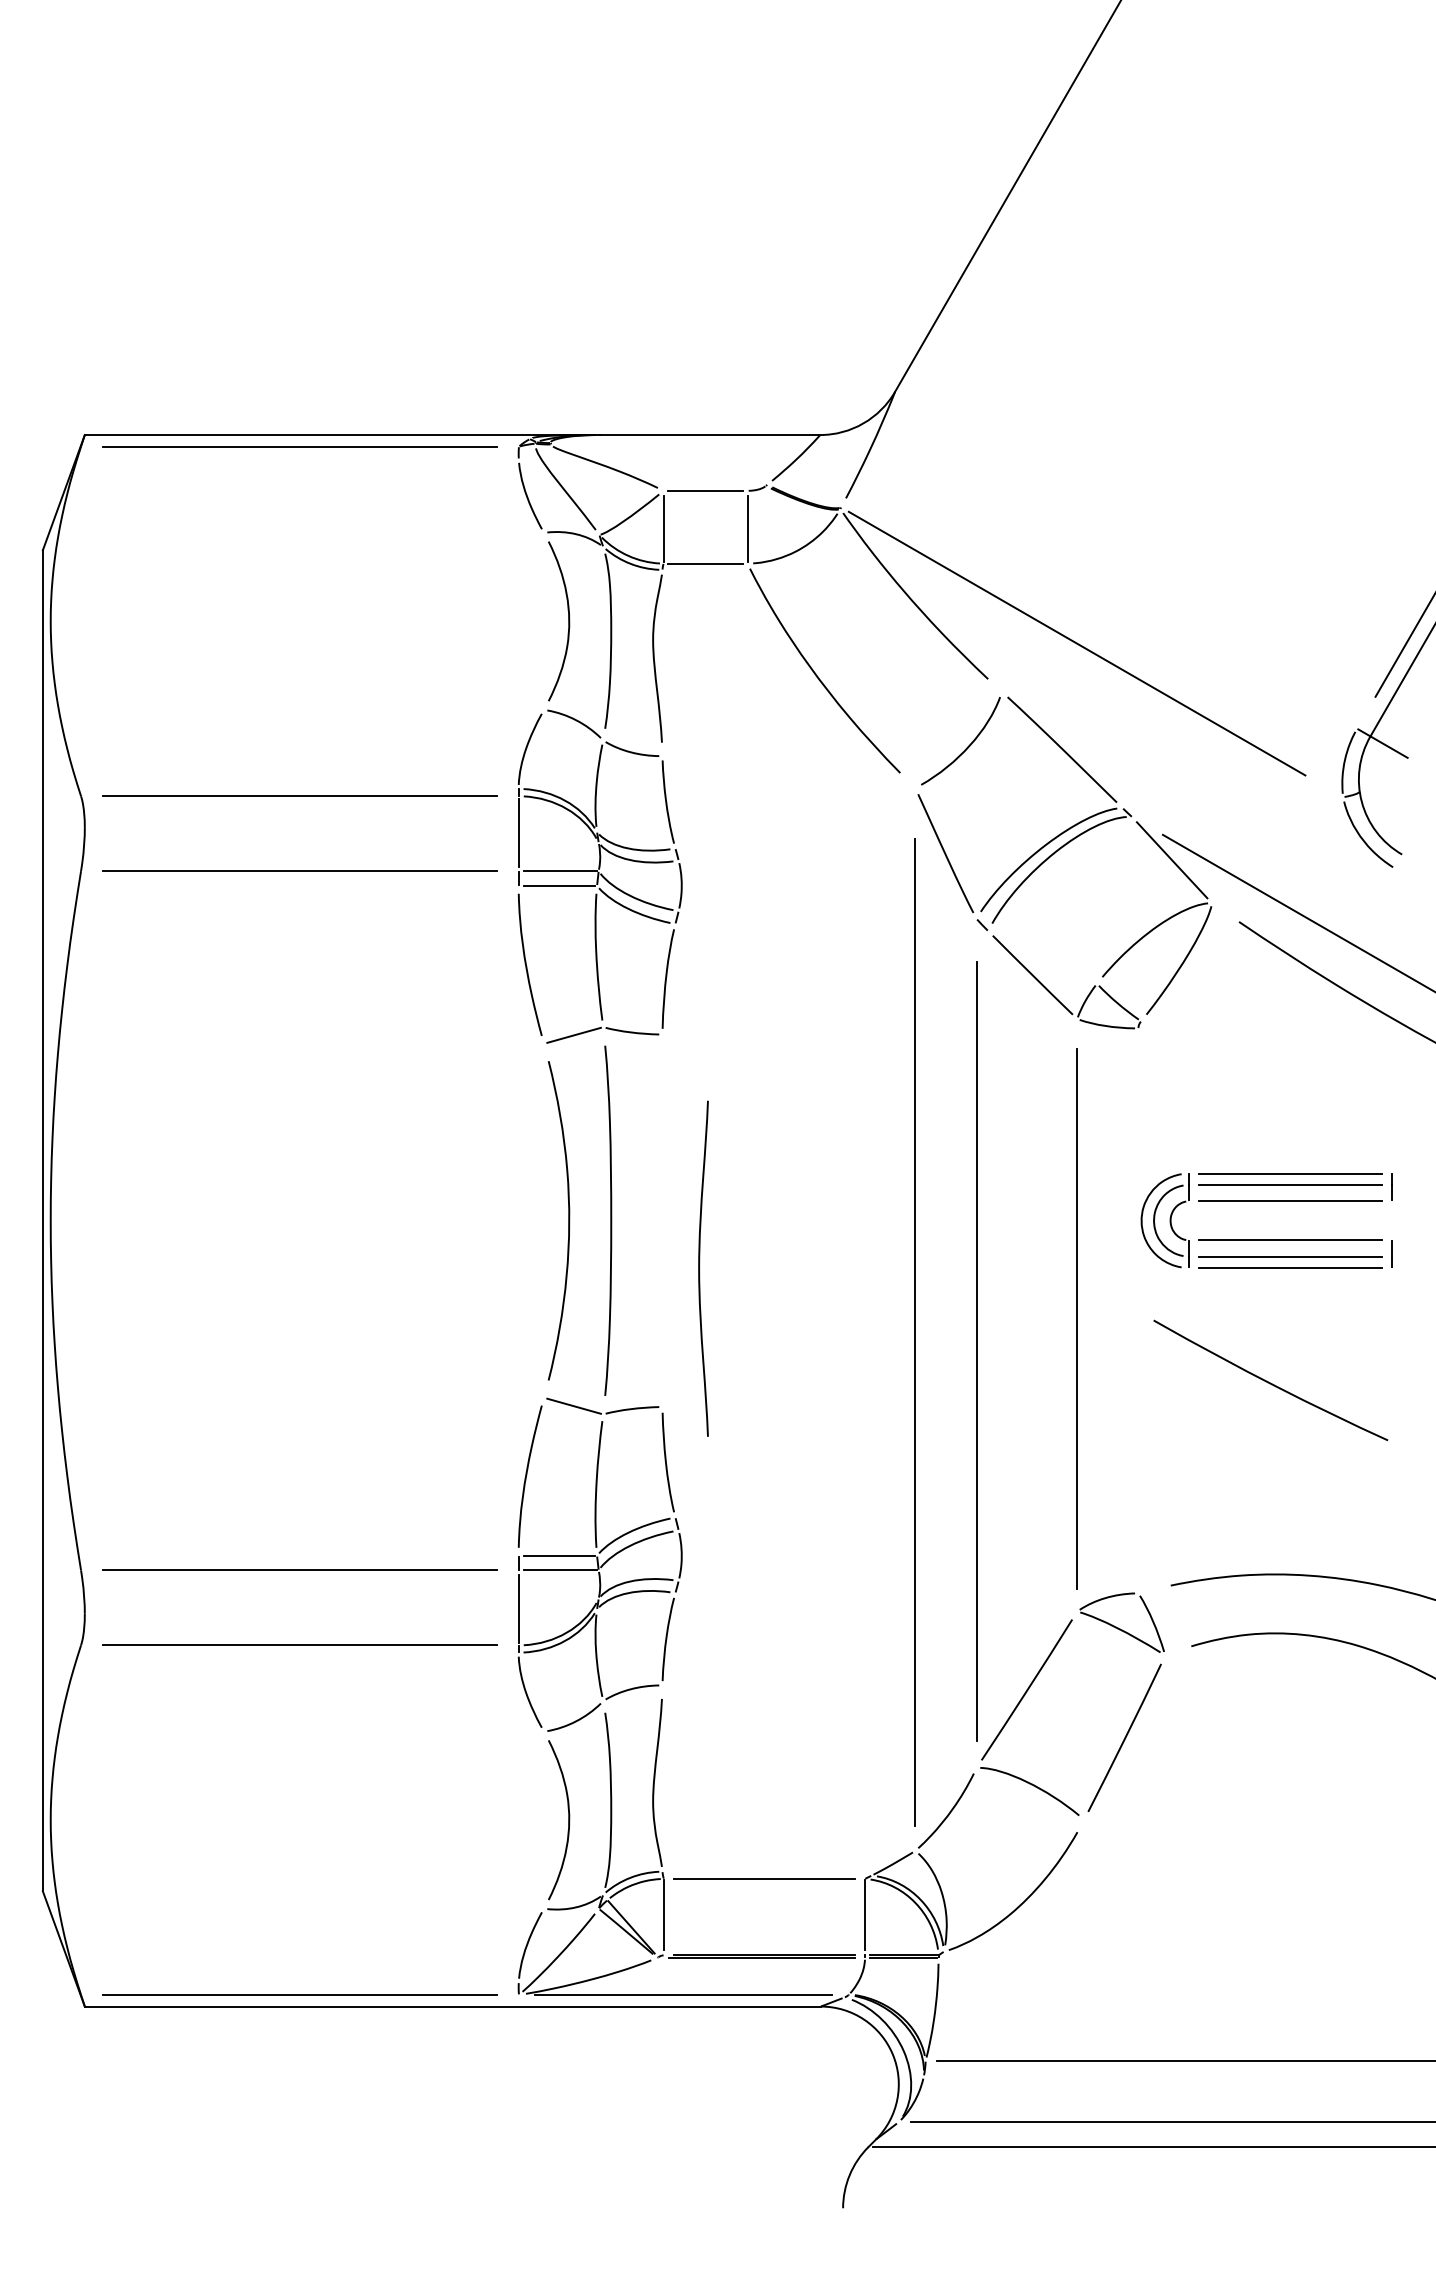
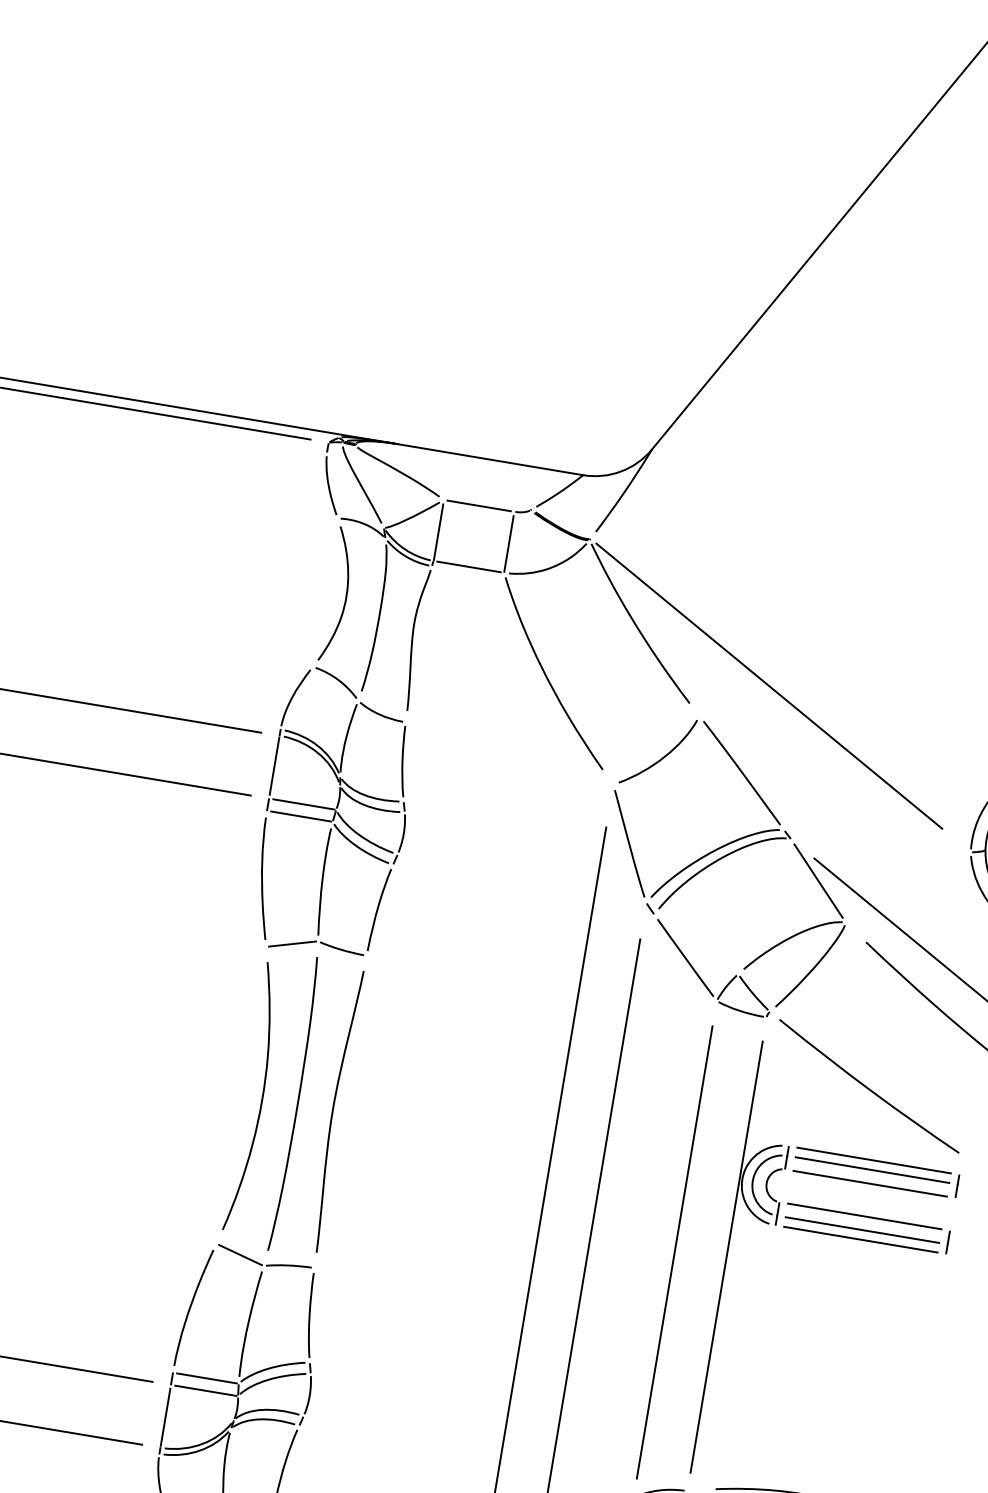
curve: (699, 1268) -> (333, 1110), moved
line: (1138, 1314) -> (726, 1257), added
curve: (1270, 1382) -> (868, 1088), moved

